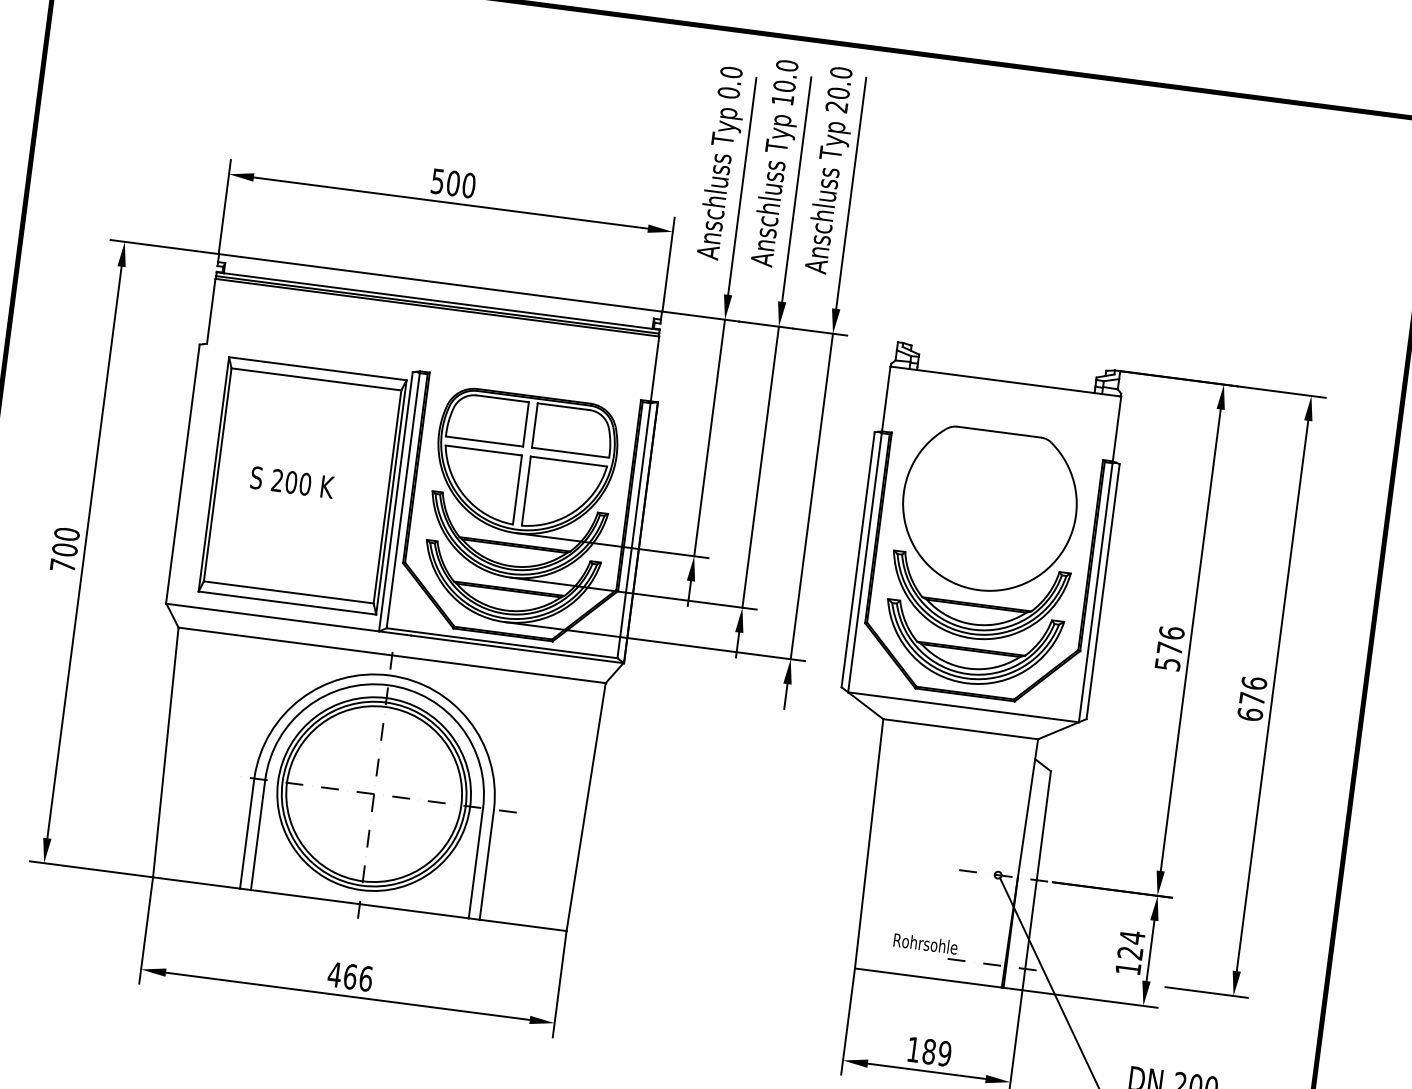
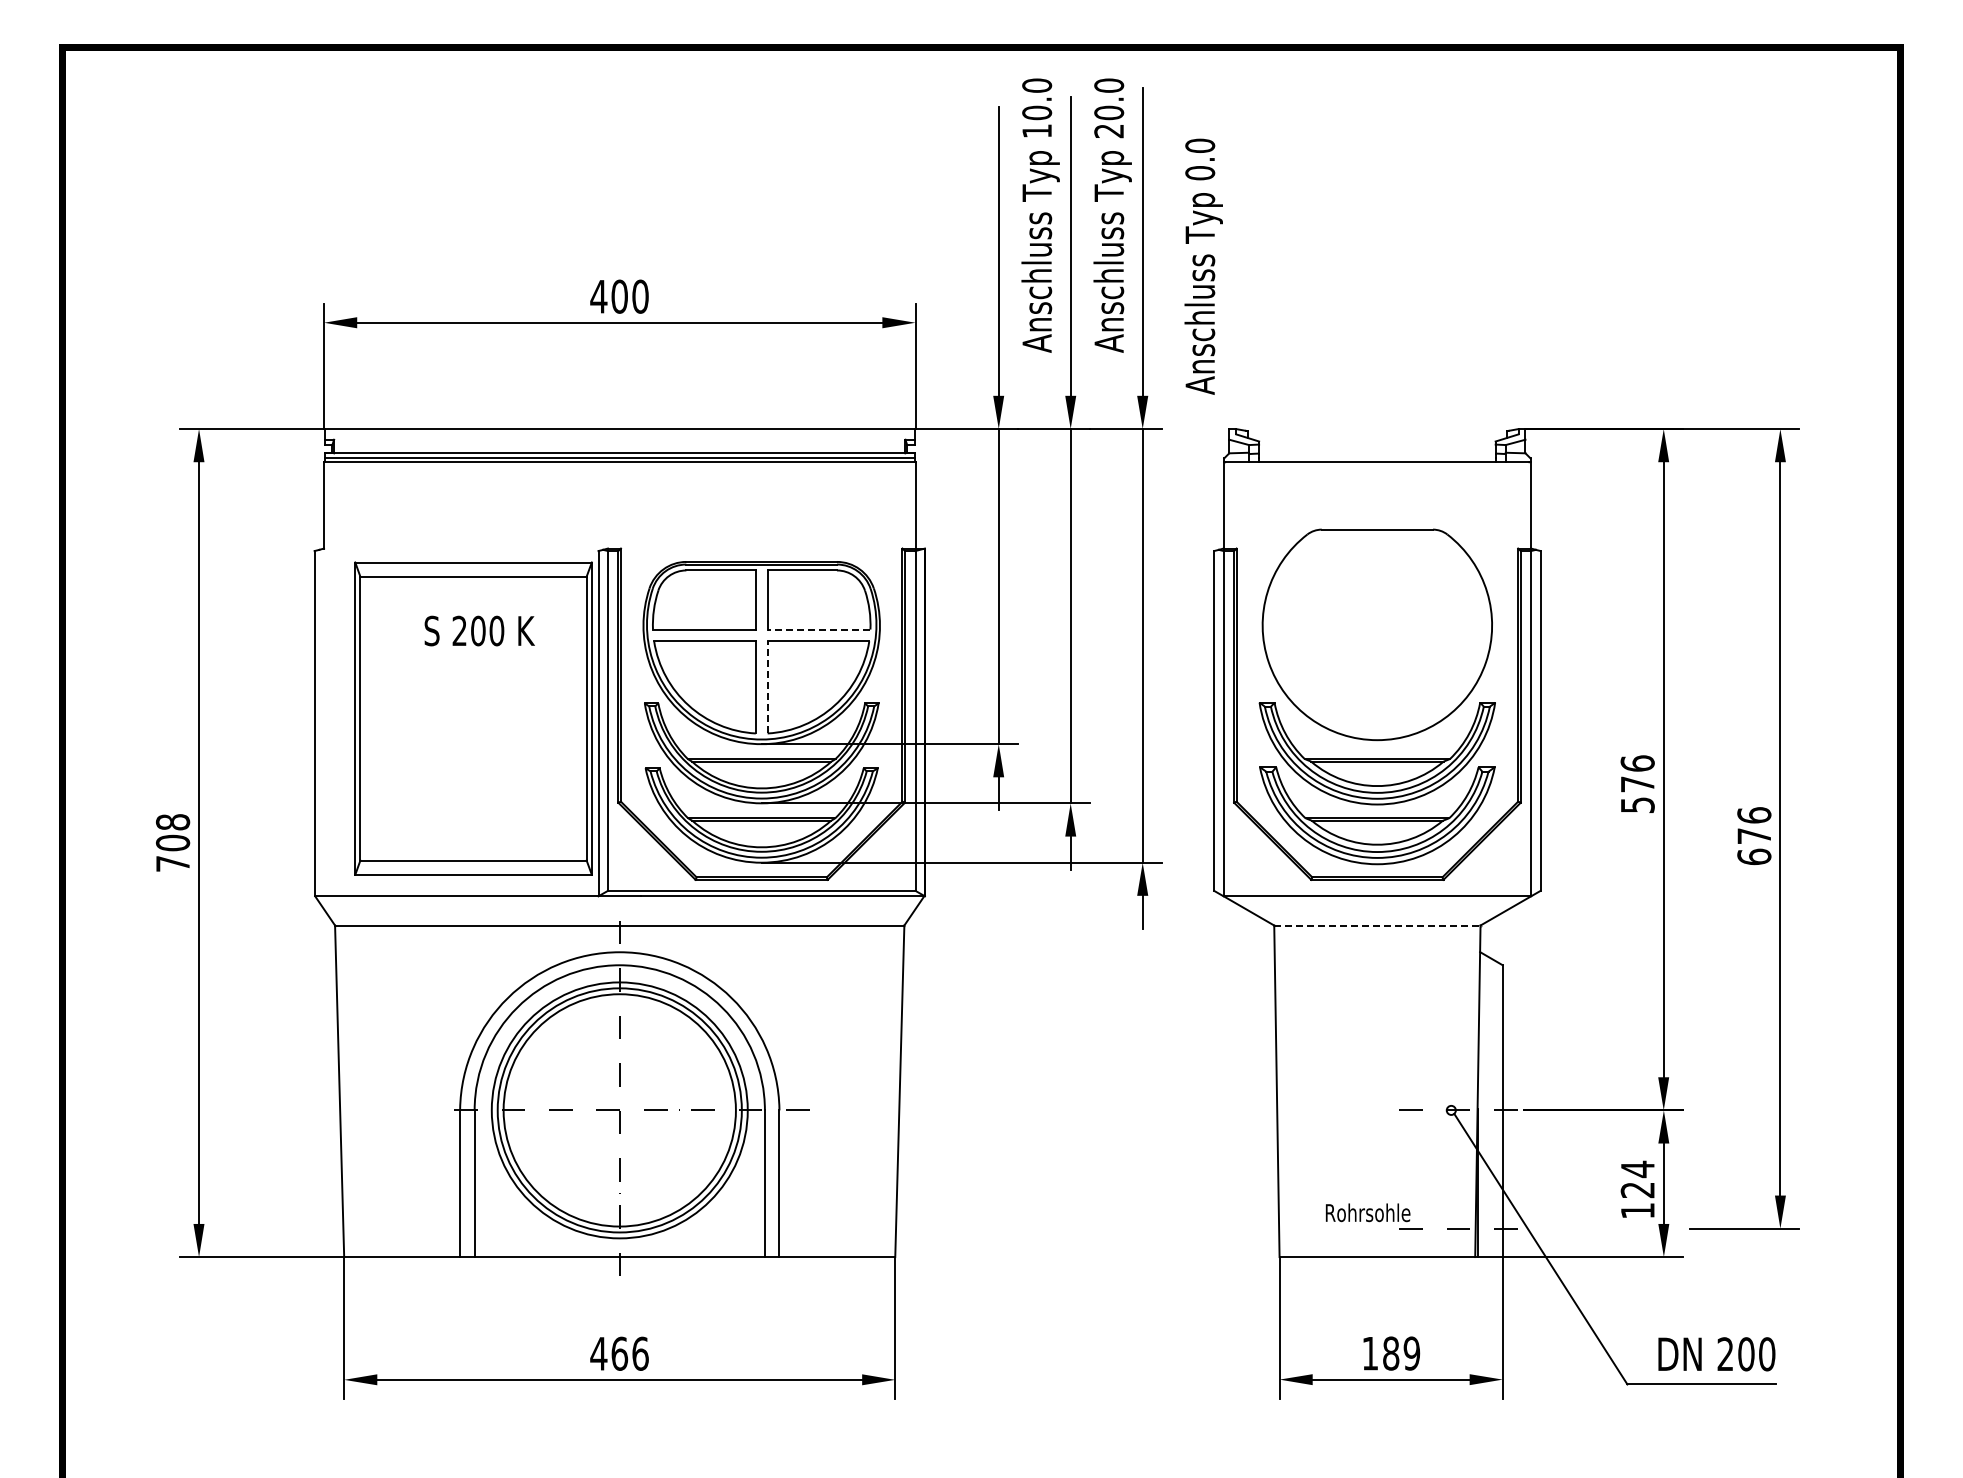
text: (722, 163) -> (1203, 266), moved
text: (437, 181) -> (598, 296), 500 -> 400
line: (570, 452) -> (818, 629), solid -> dashed
text: (292, 482) -> (479, 630), moved
line: (526, 490) -> (767, 686), solid -> dashed
text: (66, 534) -> (172, 822), 700 -> 708
line: (960, 729) -> (1377, 925), solid -> dashed

